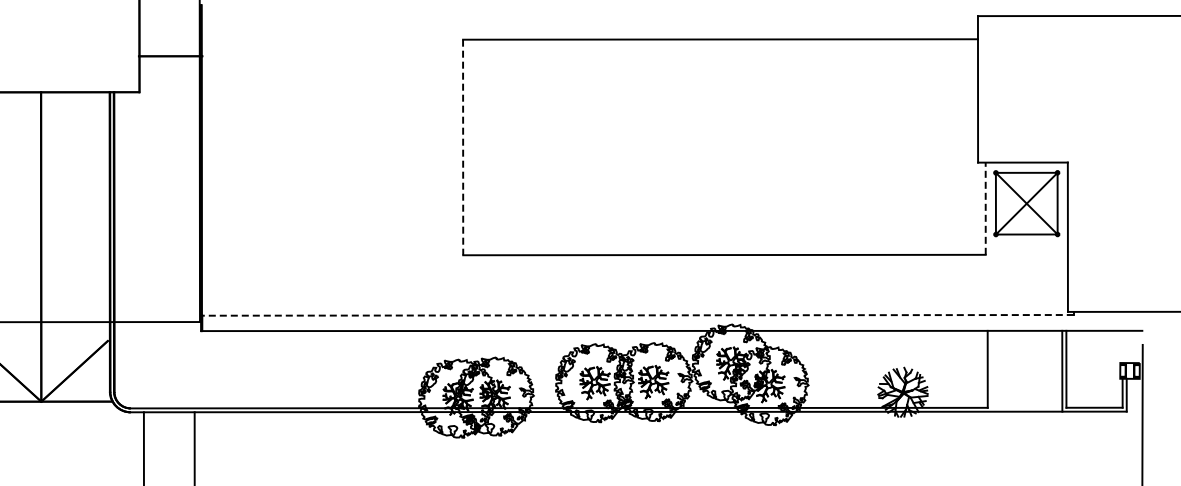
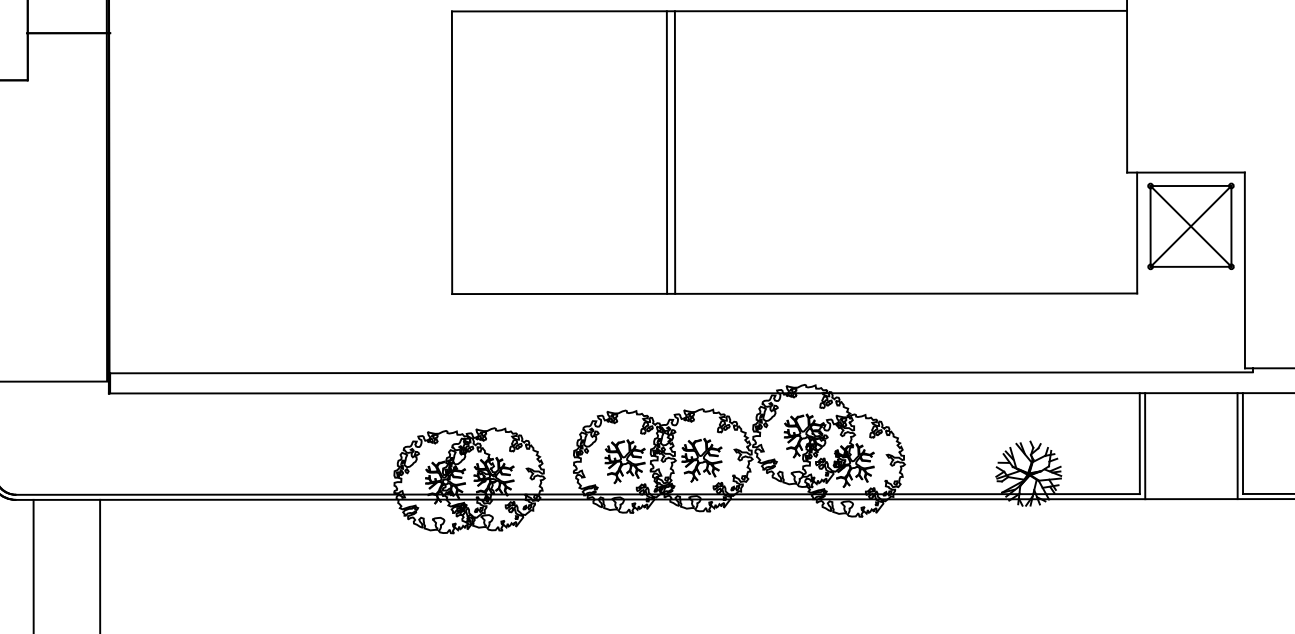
line: (463, 147) -> (452, 152), dashed -> solid
line: (626, 147) -> (666, 152), added
line: (633, 147) -> (675, 152), added
line: (985, 208) -> (1136, 232), dashed -> solid
line: (637, 315) -> (680, 373), dashed -> solid
line: (991, 370) -> (1144, 445), added

